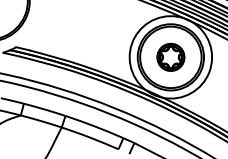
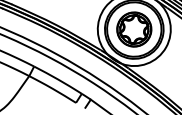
part: (170, 57) -> (133, 29), size x1.43

